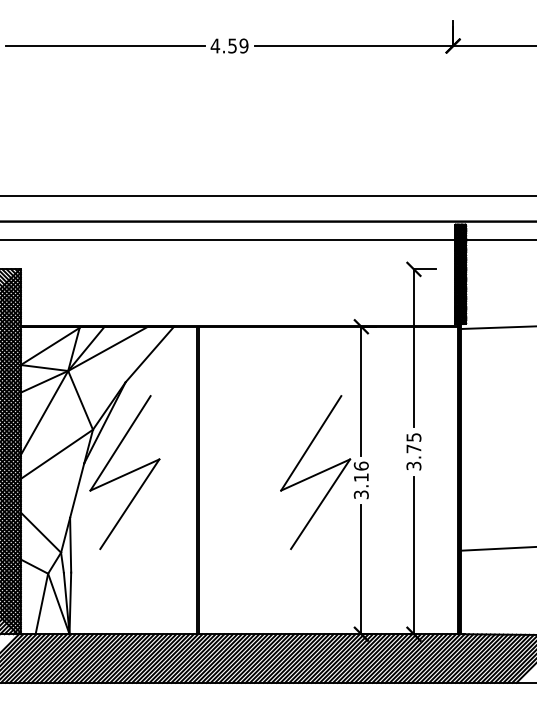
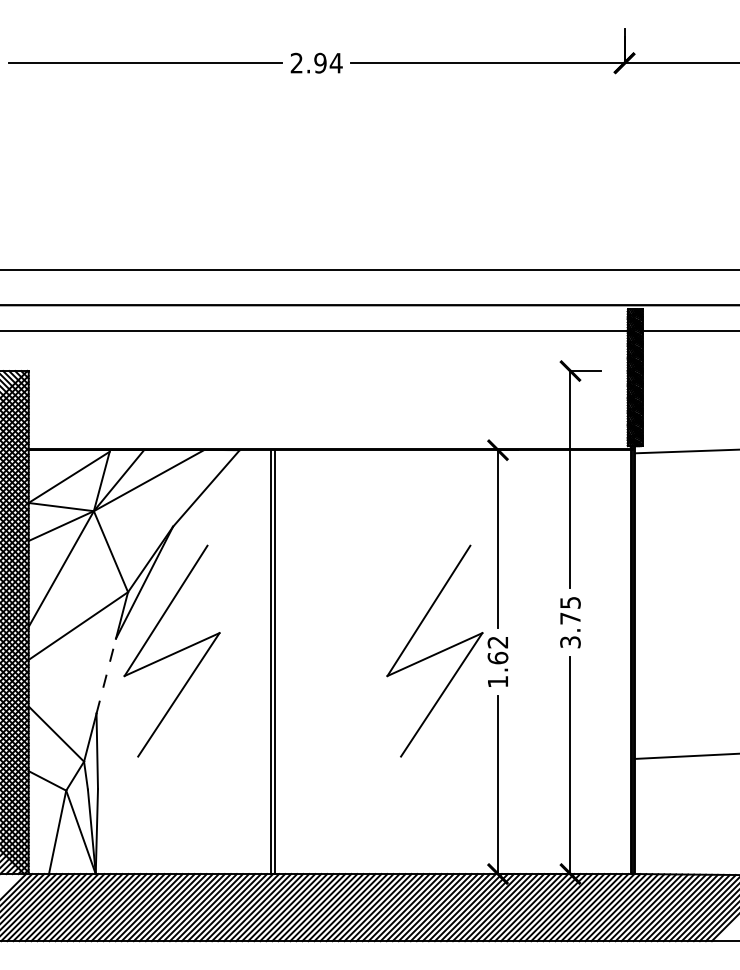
text: (229, 45) -> (316, 62), 4.59 -> 2.94
text: (360, 480) -> (496, 662), 3.16 -> 1.62
line: (77, 490) -> (106, 675), solid -> dashed

